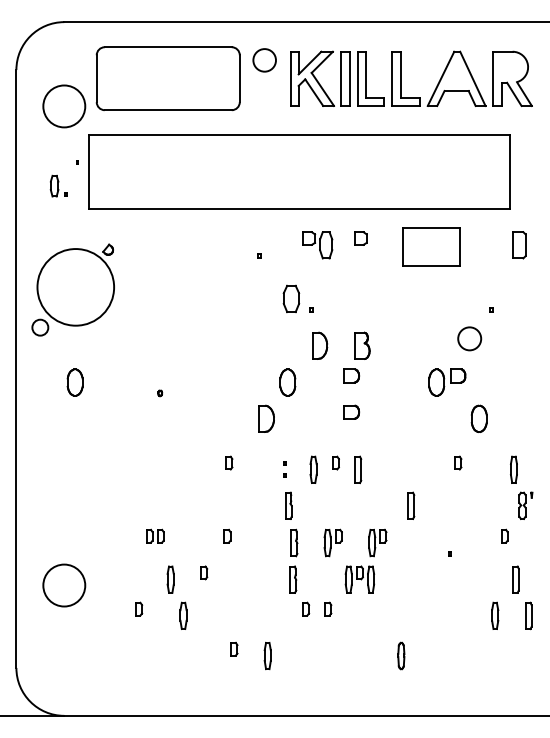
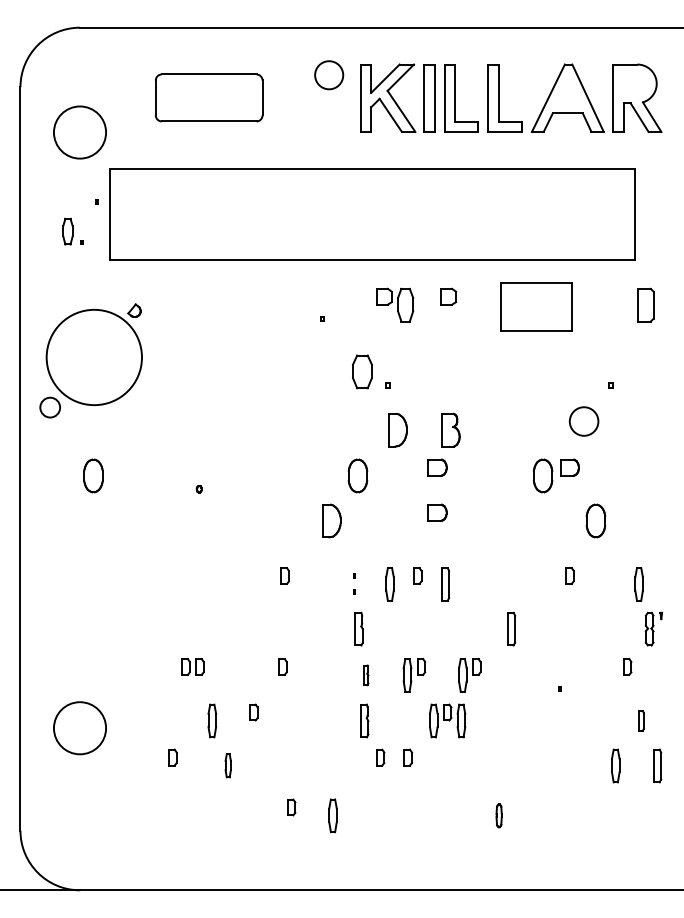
part: (167, 78) -> (208, 97), size x0.6
part: (294, 542) -> (366, 674), size x0.6
part: (515, 579) -> (641, 720), size x0.6
part: (183, 615) -> (228, 765), size x0.7
part: (401, 655) -> (499, 815), size x0.7

